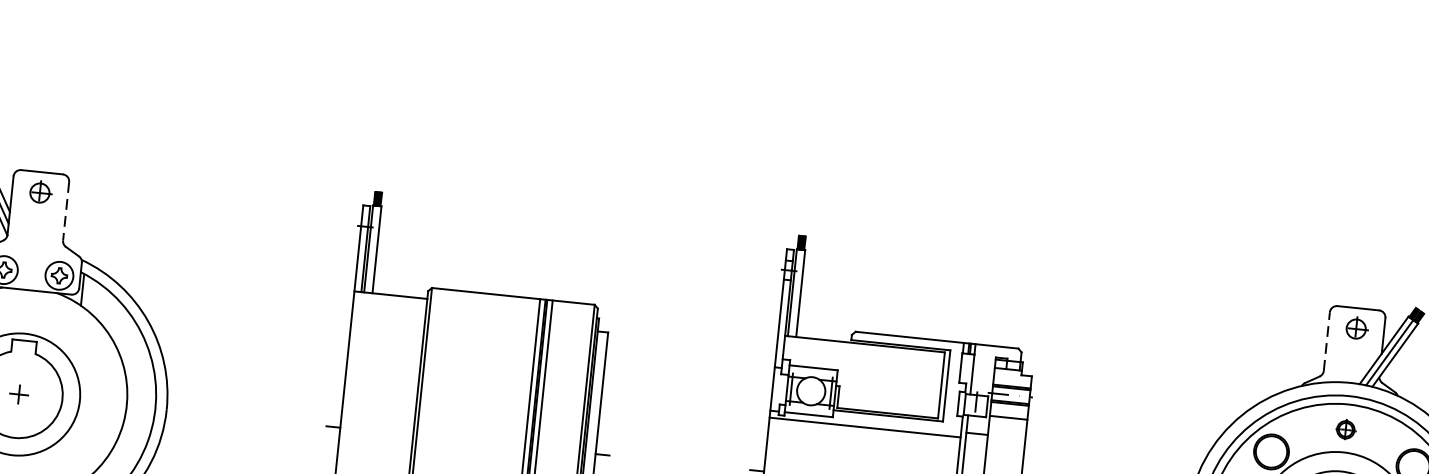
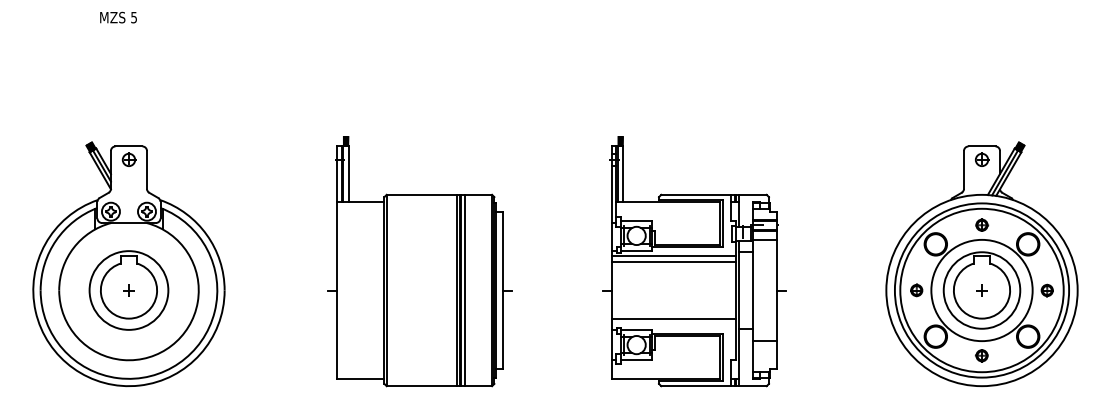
line: (65, 210) -> (146, 169), dashed -> solid
line: (1327, 341) -> (964, 169), dashed -> solid
line: (863, 438) -> (673, 262), added

